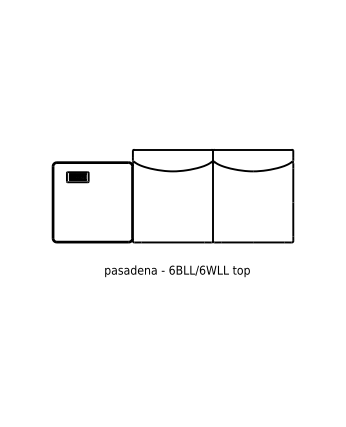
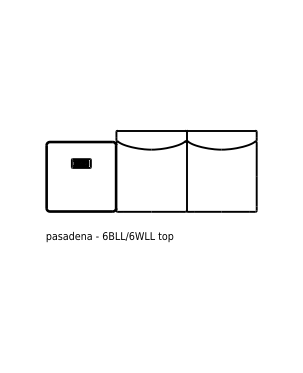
part: (77, 177) -> (81, 163), moved
text: (177, 271) -> (109, 237), moved

